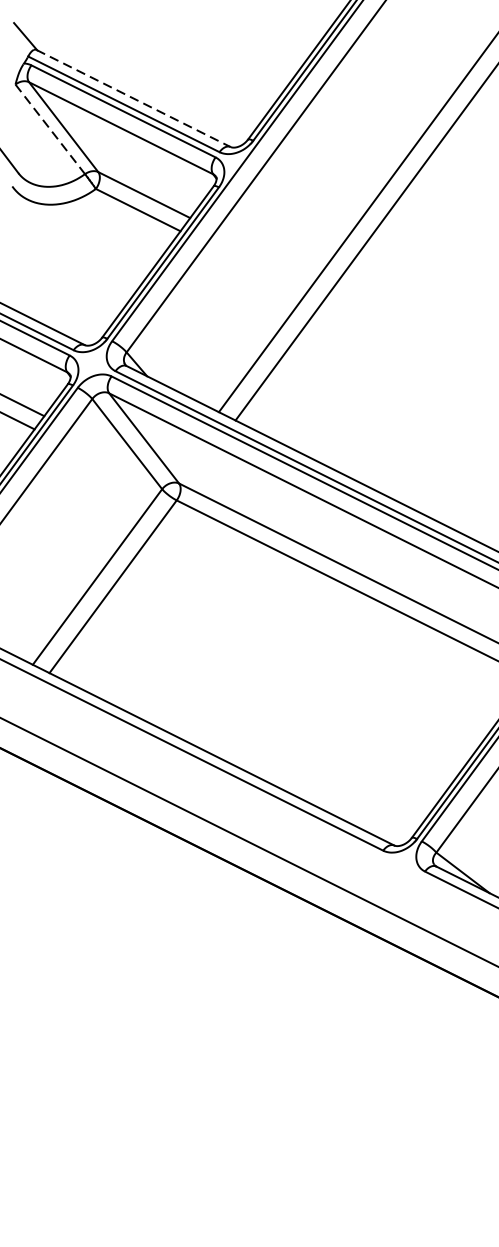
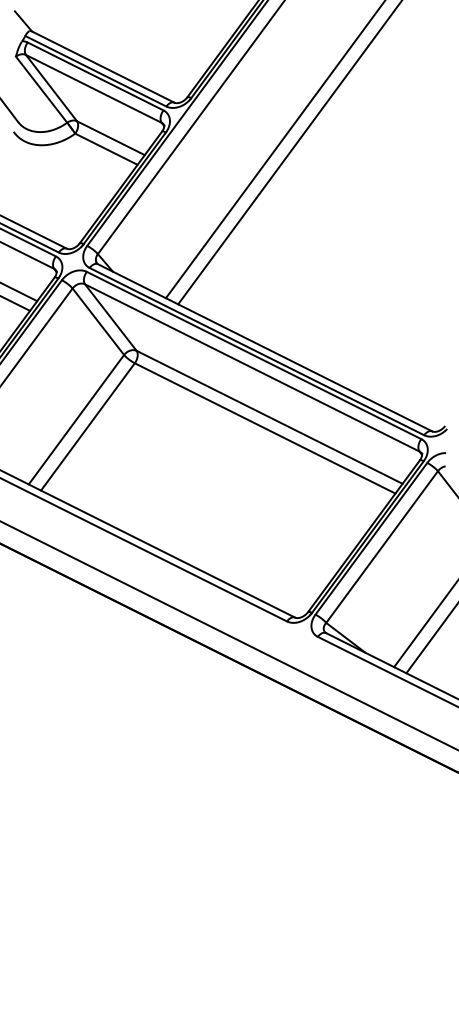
line: (134, 99) -> (103, 67), dashed -> solid
line: (50, 129) -> (41, 89), dashed -> solid

